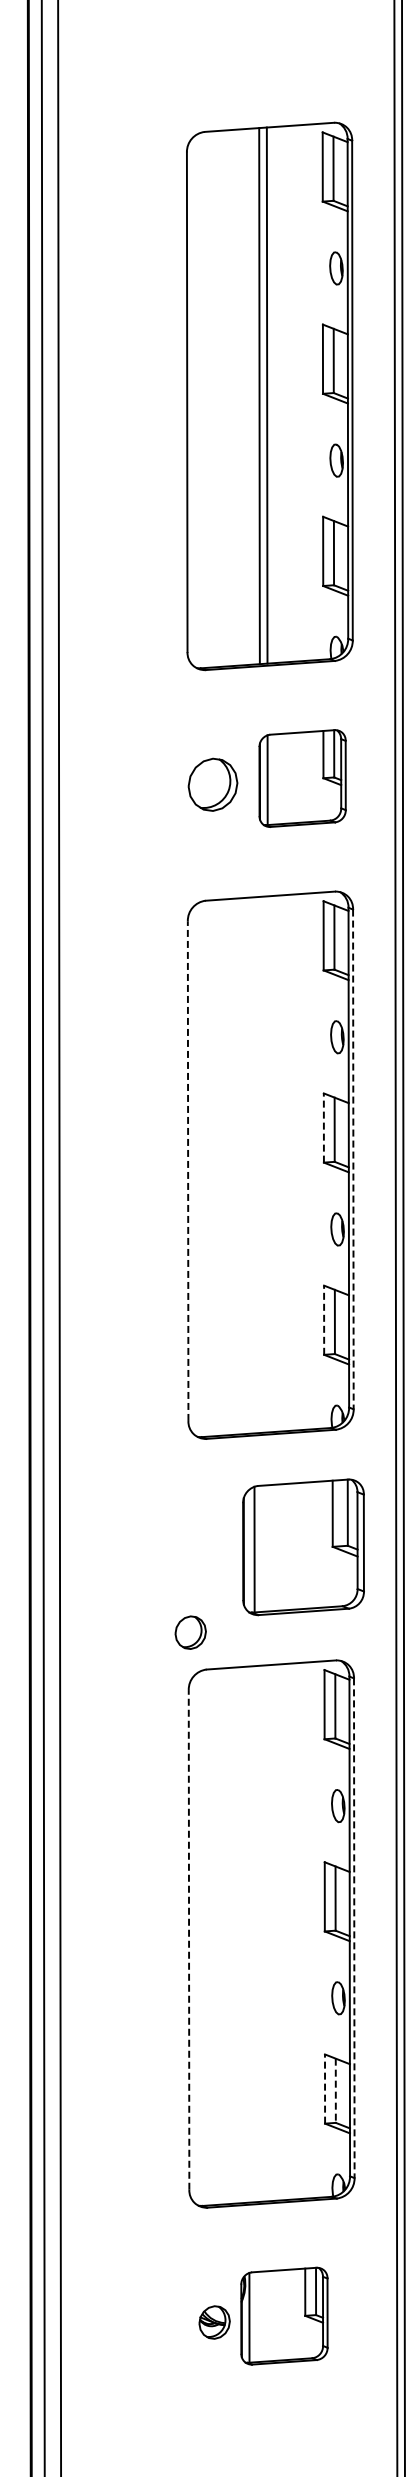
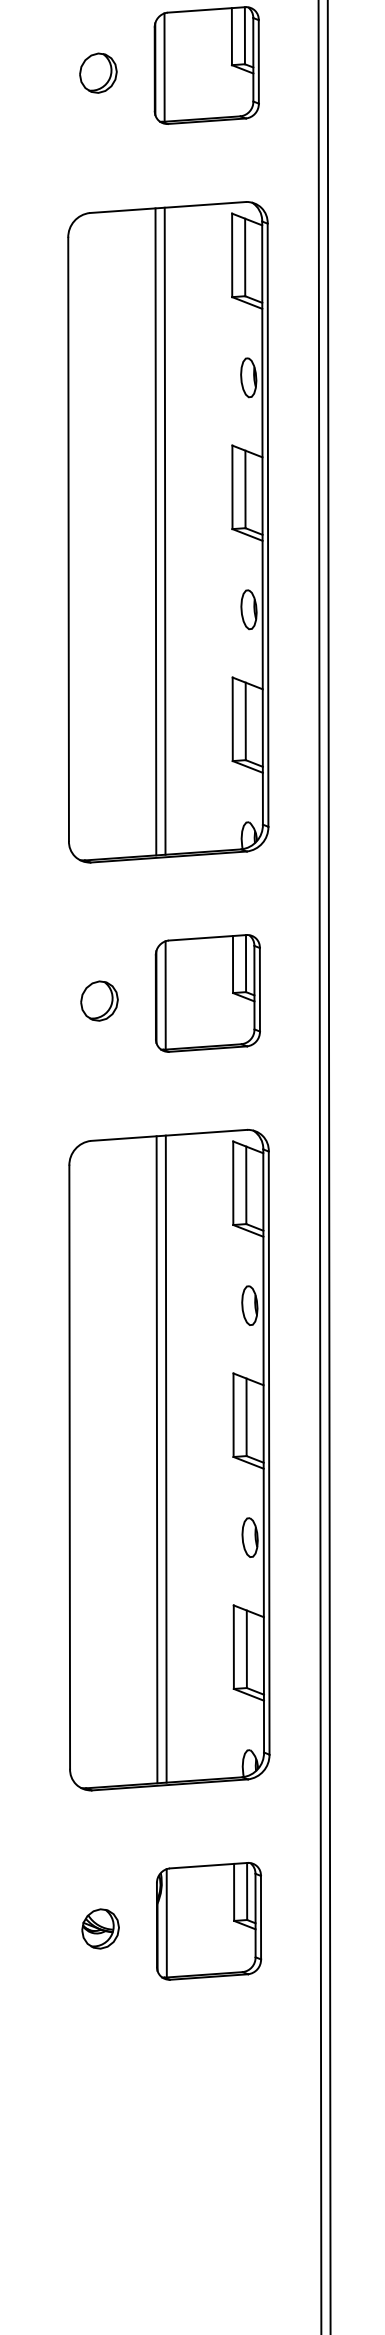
part: (212, 784) -> (98, 72), size x0.62
line: (323, 1128) -> (231, 487), dashed -> solid
line: (353, 1159) -> (268, 525), dashed -> solid
line: (260, 1164) -> (155, 531), added
line: (267, 1164) -> (164, 531), added
line: (188, 1171) -> (69, 539), dashed -> solid
line: (324, 1320) -> (233, 719), dashed -> solid
part: (303, 1547) -> (207, 993), size x0.71
part: (190, 1632) -> (99, 1000), moved
line: (354, 1928) -> (269, 1453), dashed -> solid
line: (261, 1933) -> (157, 1459), added
line: (268, 1933) -> (165, 1459), added
line: (189, 1939) -> (70, 1466), dashed -> solid
line: (325, 2089) -> (234, 1647), dashed -> solid
line: (335, 2091) -> (246, 1650), dashed -> solid
part: (284, 2315) -> (209, 1920), moved

